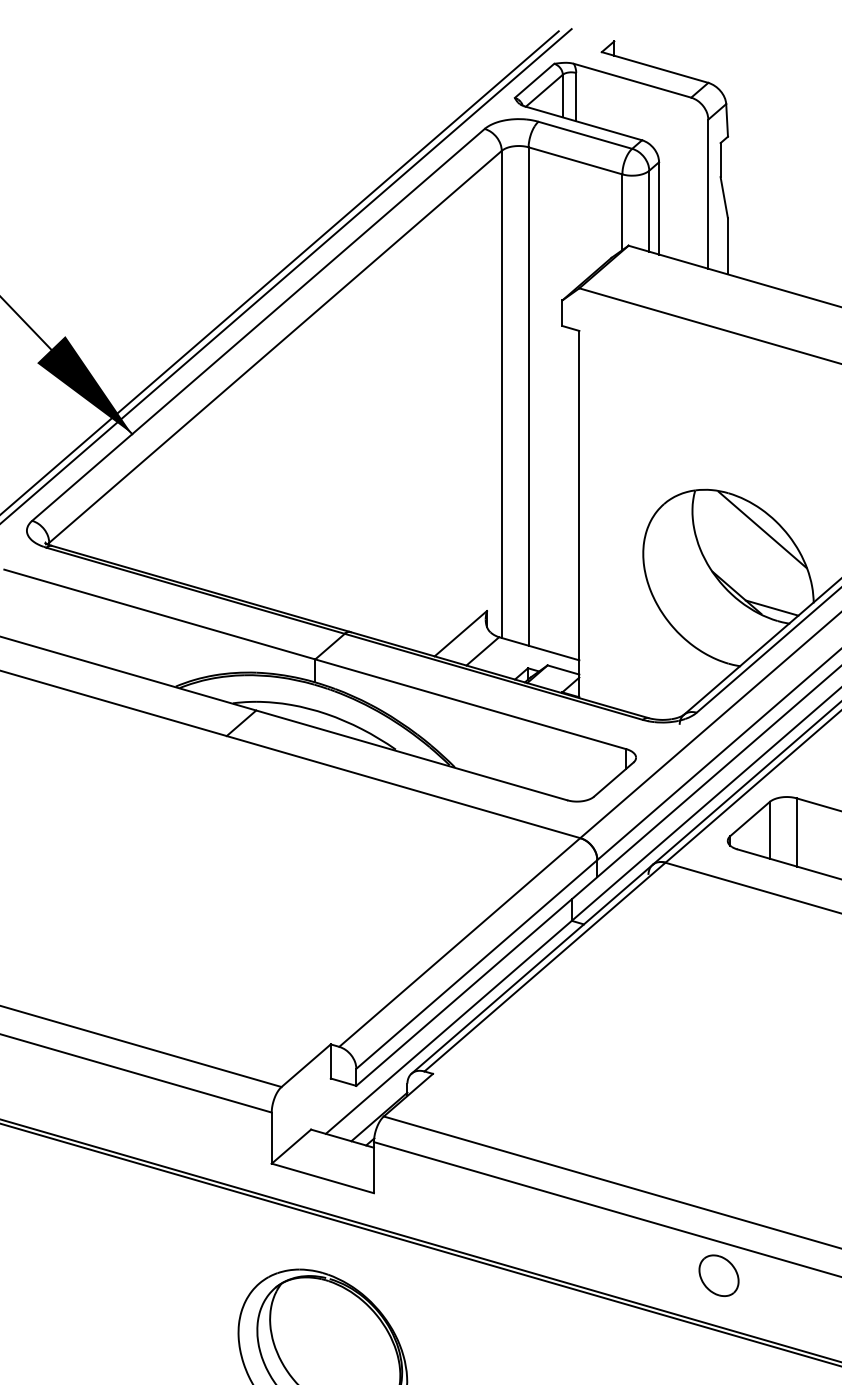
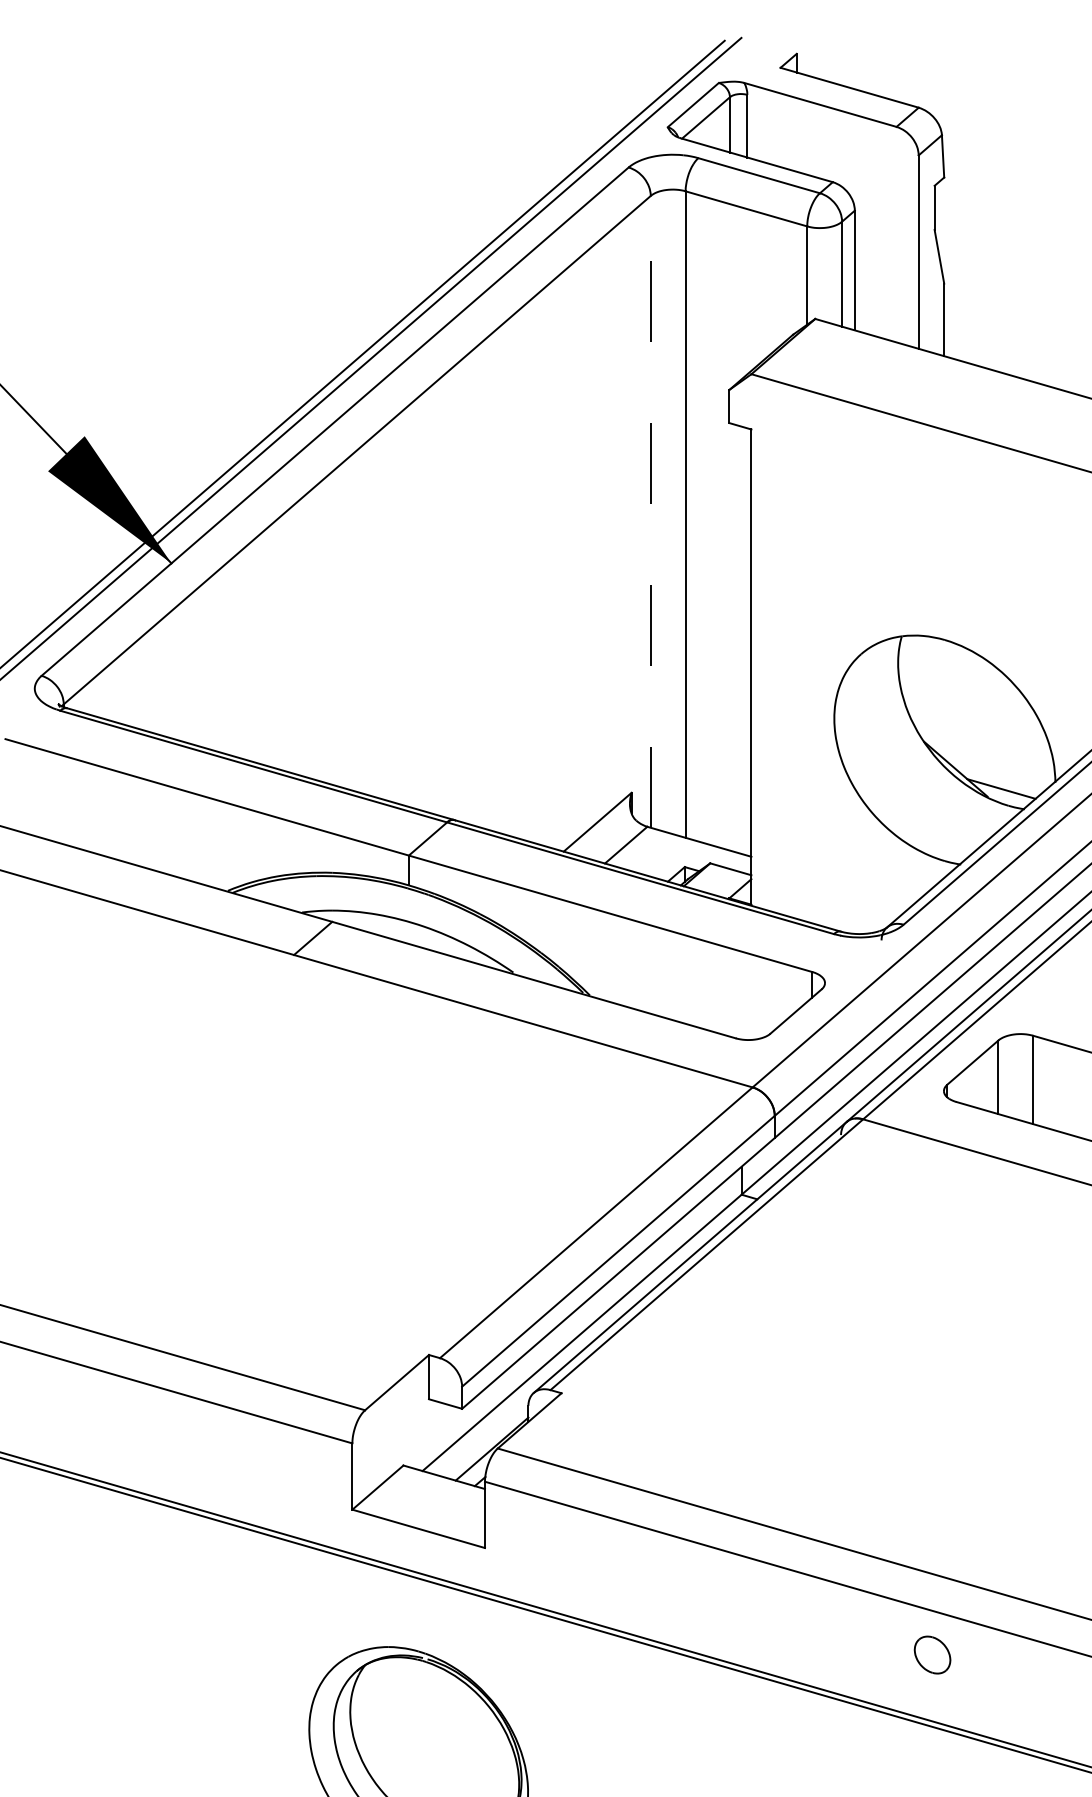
line: (501, 394) -> (650, 511), solid -> dashed
line: (762, 529) -> (989, 687), removed
part: (718, 1275) -> (932, 1654), size x0.7

